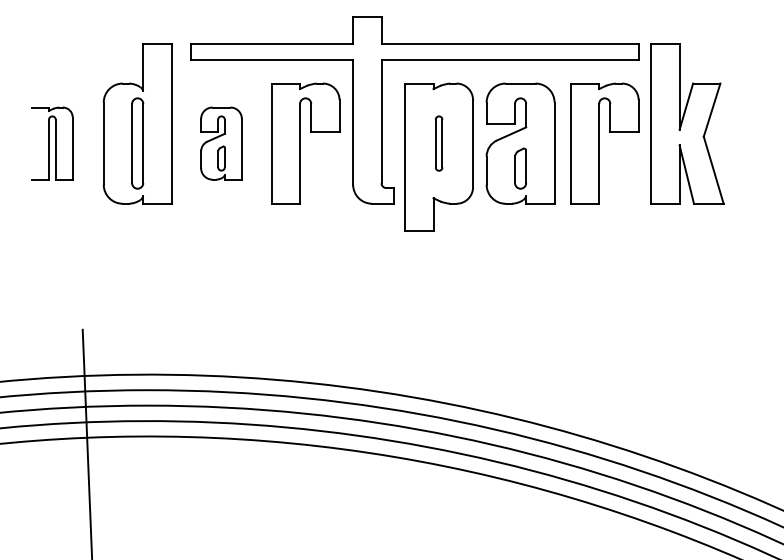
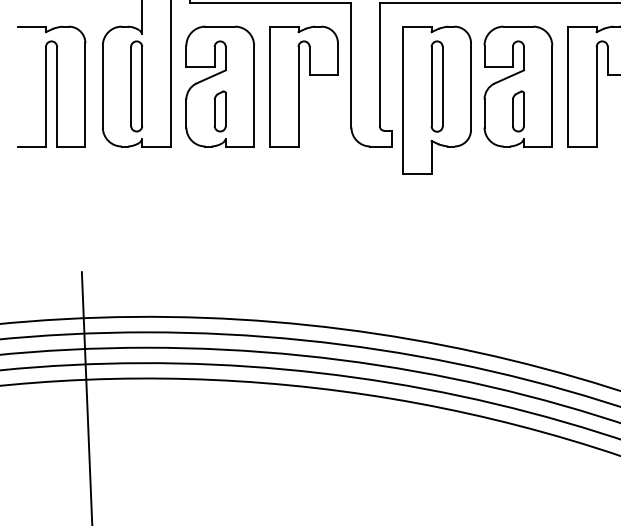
part: (52, 143) -> (51, 86), size x1.67
part: (221, 143) -> (220, 86), size x1.67
part: (438, 143) -> (436, 86), size x1.67

